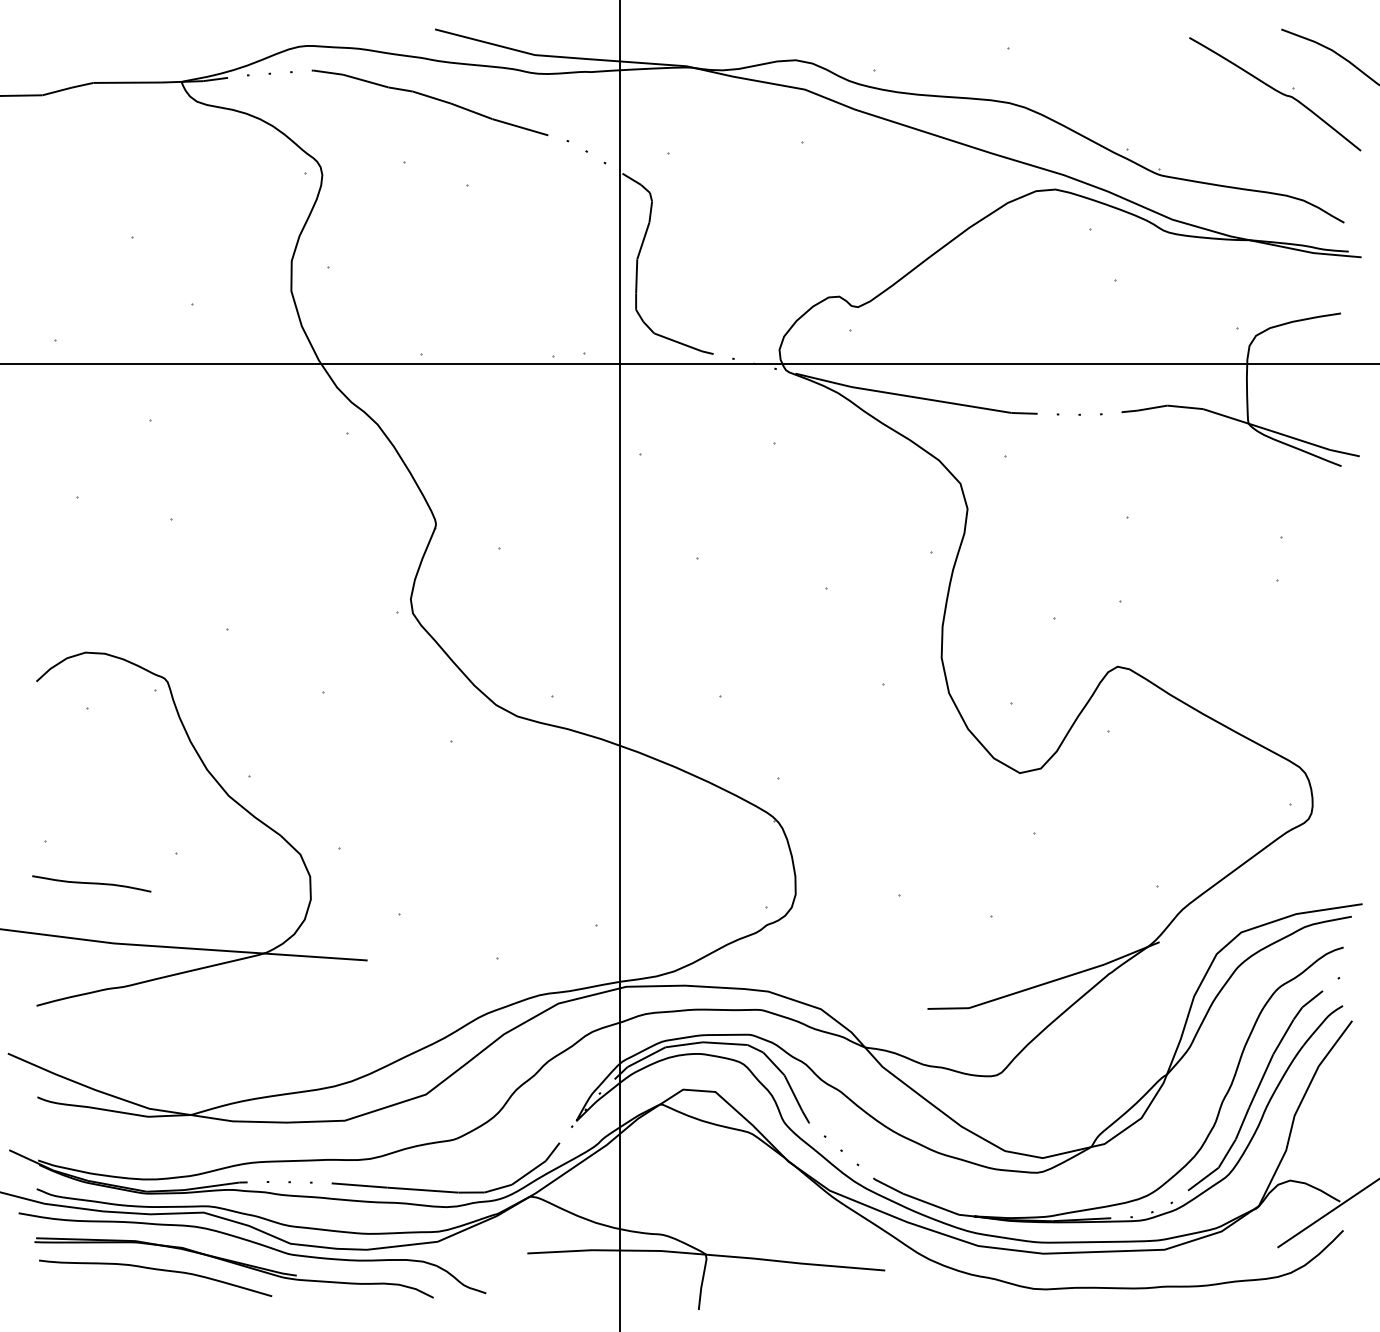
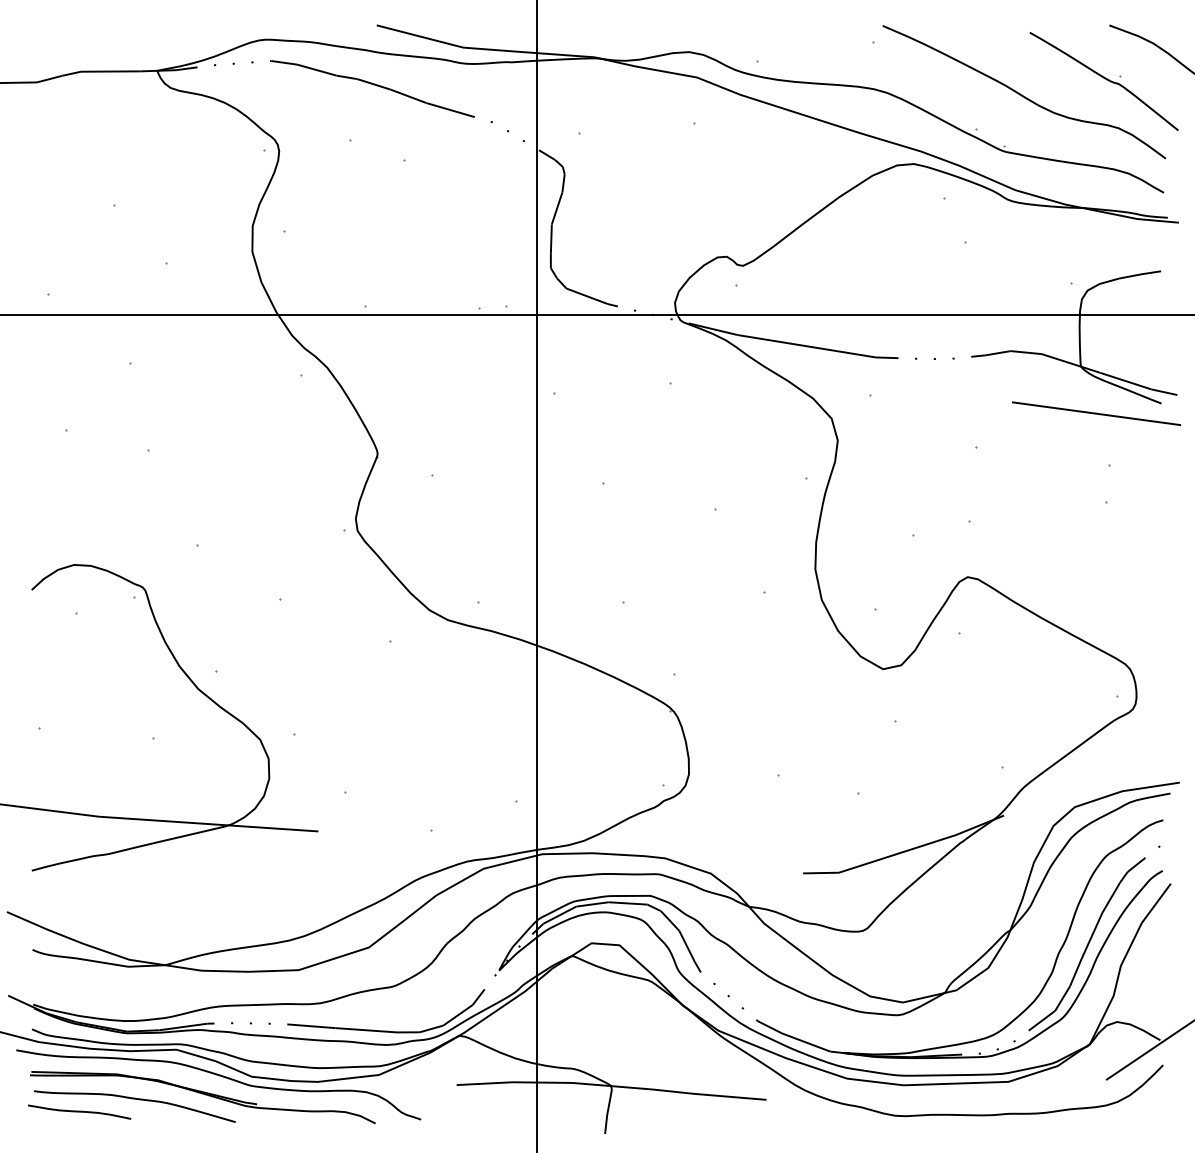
curve: (1180, 109) -> (1022, 94), added
line: (1266, 477) -> (1096, 413), added
curve: (91, 883) -> (79, 1111), moved

